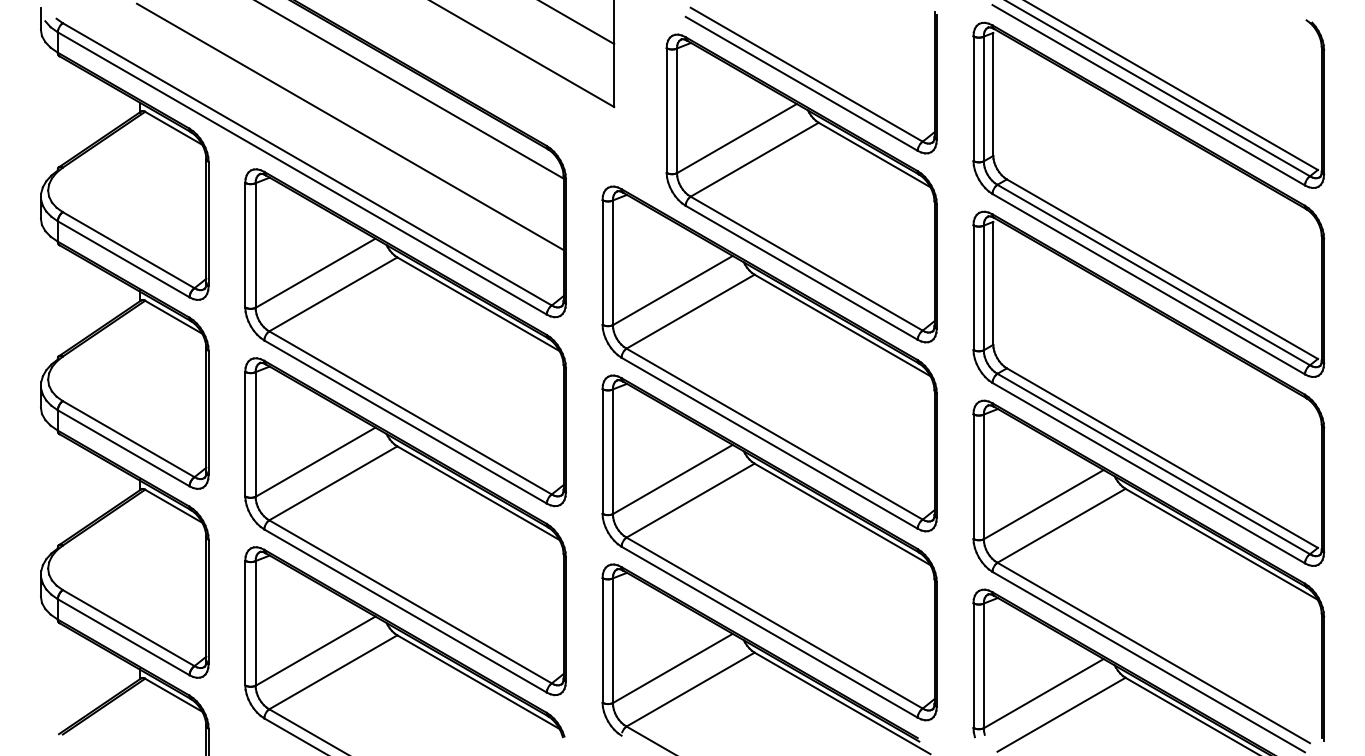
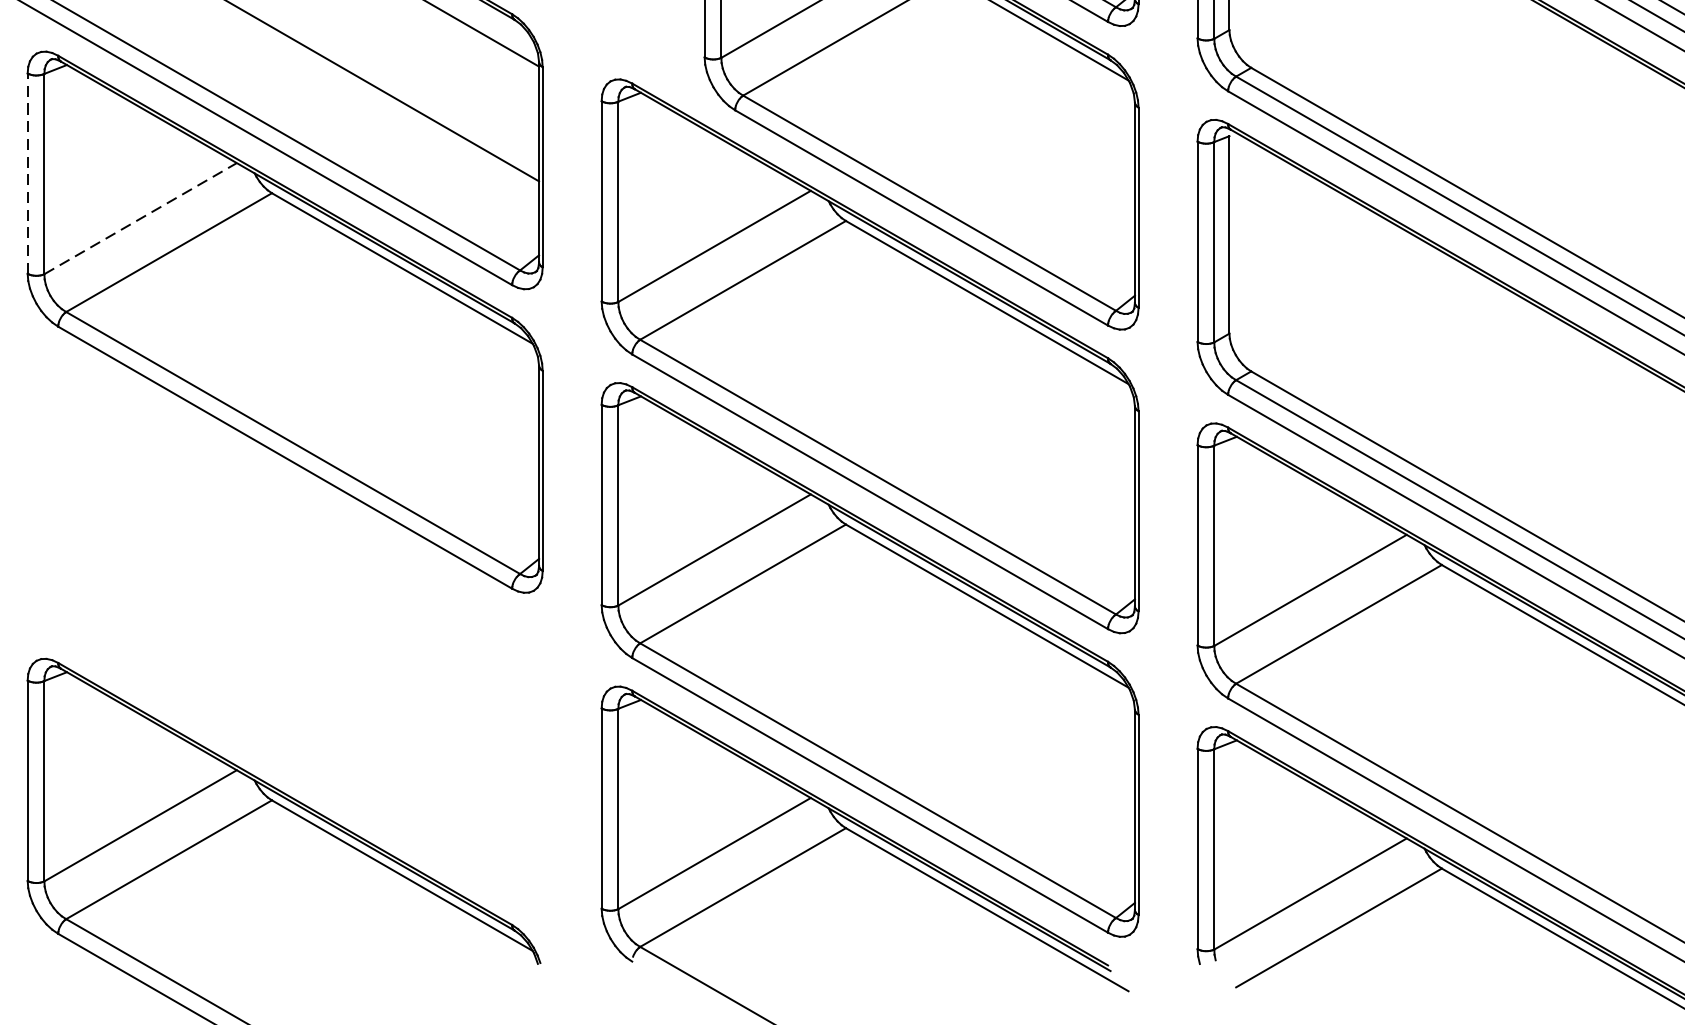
line: (245, 244) -> (27, 172), solid -> dashed
line: (316, 273) -> (142, 219), solid -> dashed
part: (405, 526) -> (285, 625), removed

